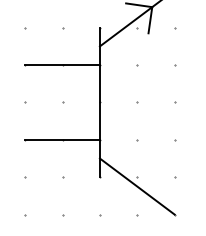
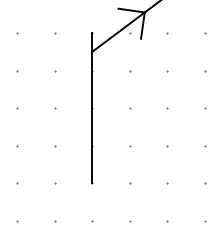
line: (62, 64) -> (54, 70), removed
line: (62, 139) -> (54, 145), removed
line: (137, 186) -> (129, 192), removed

